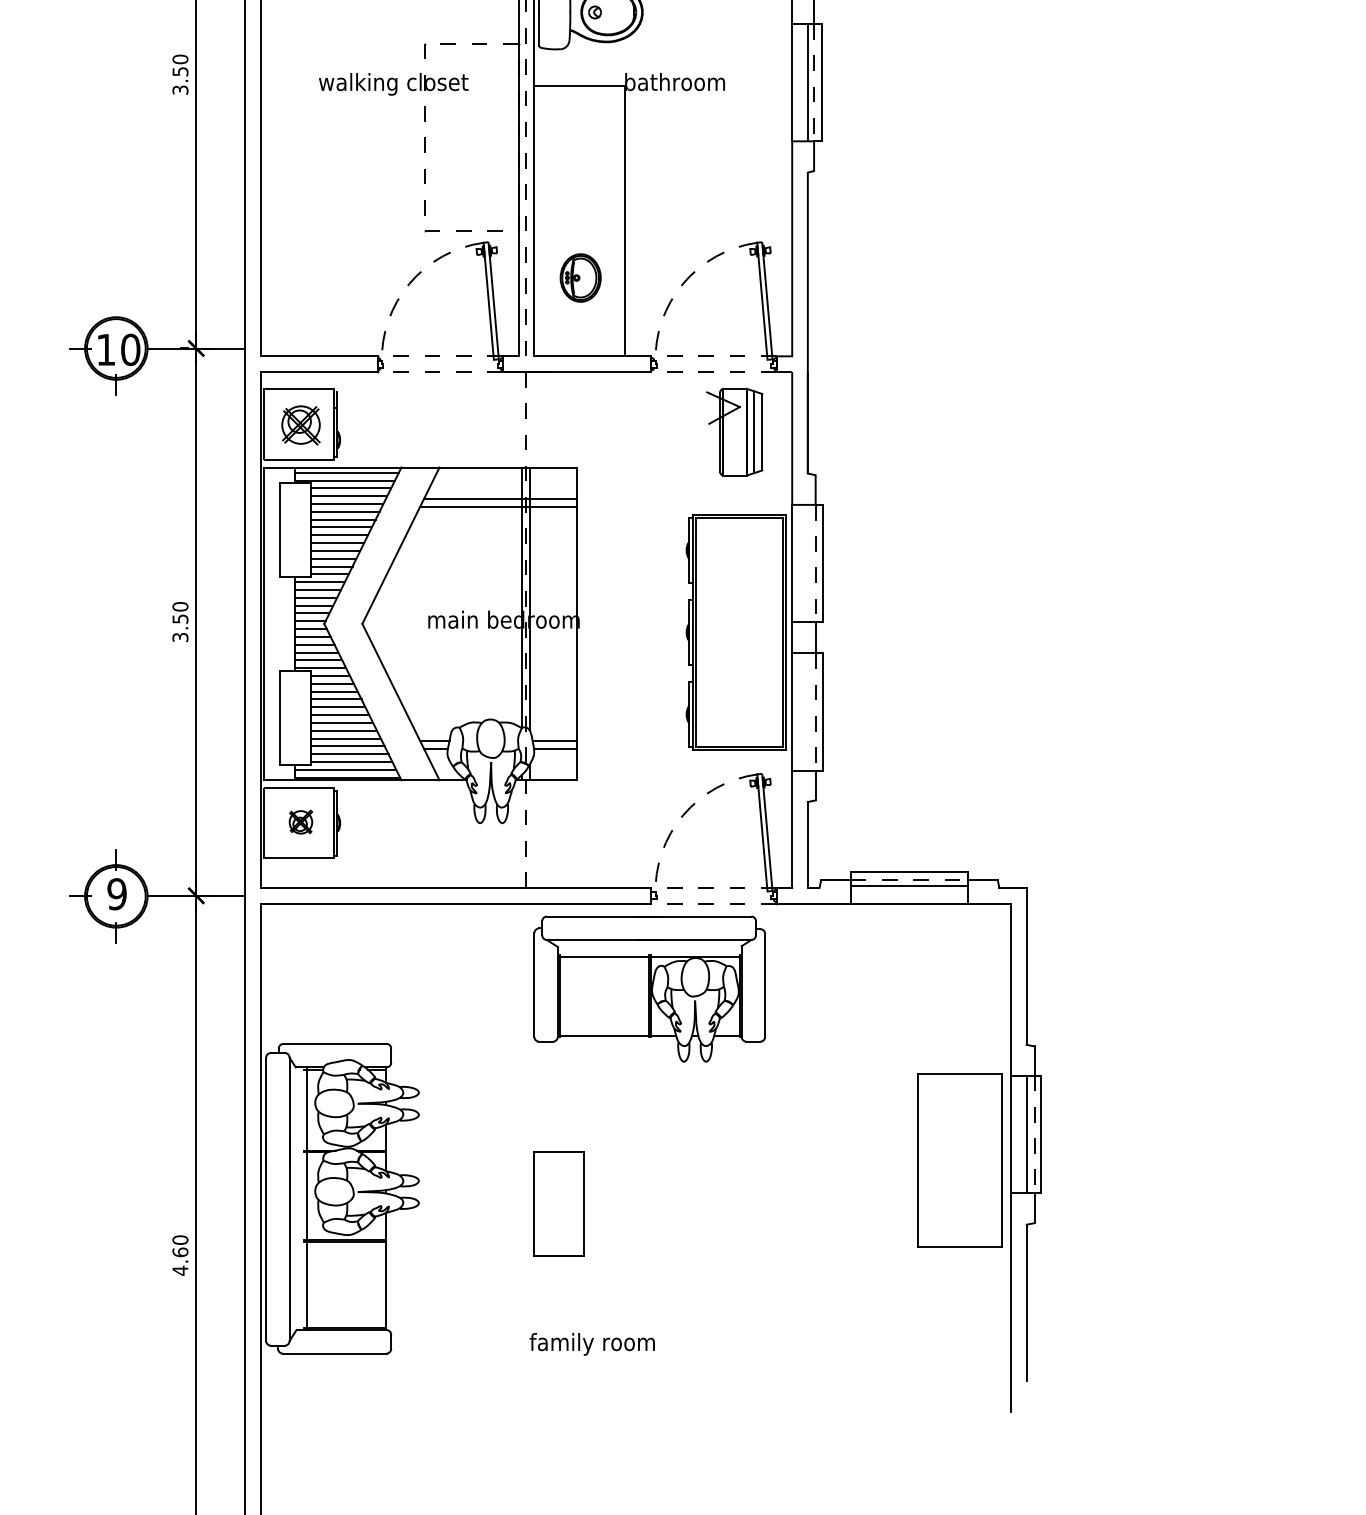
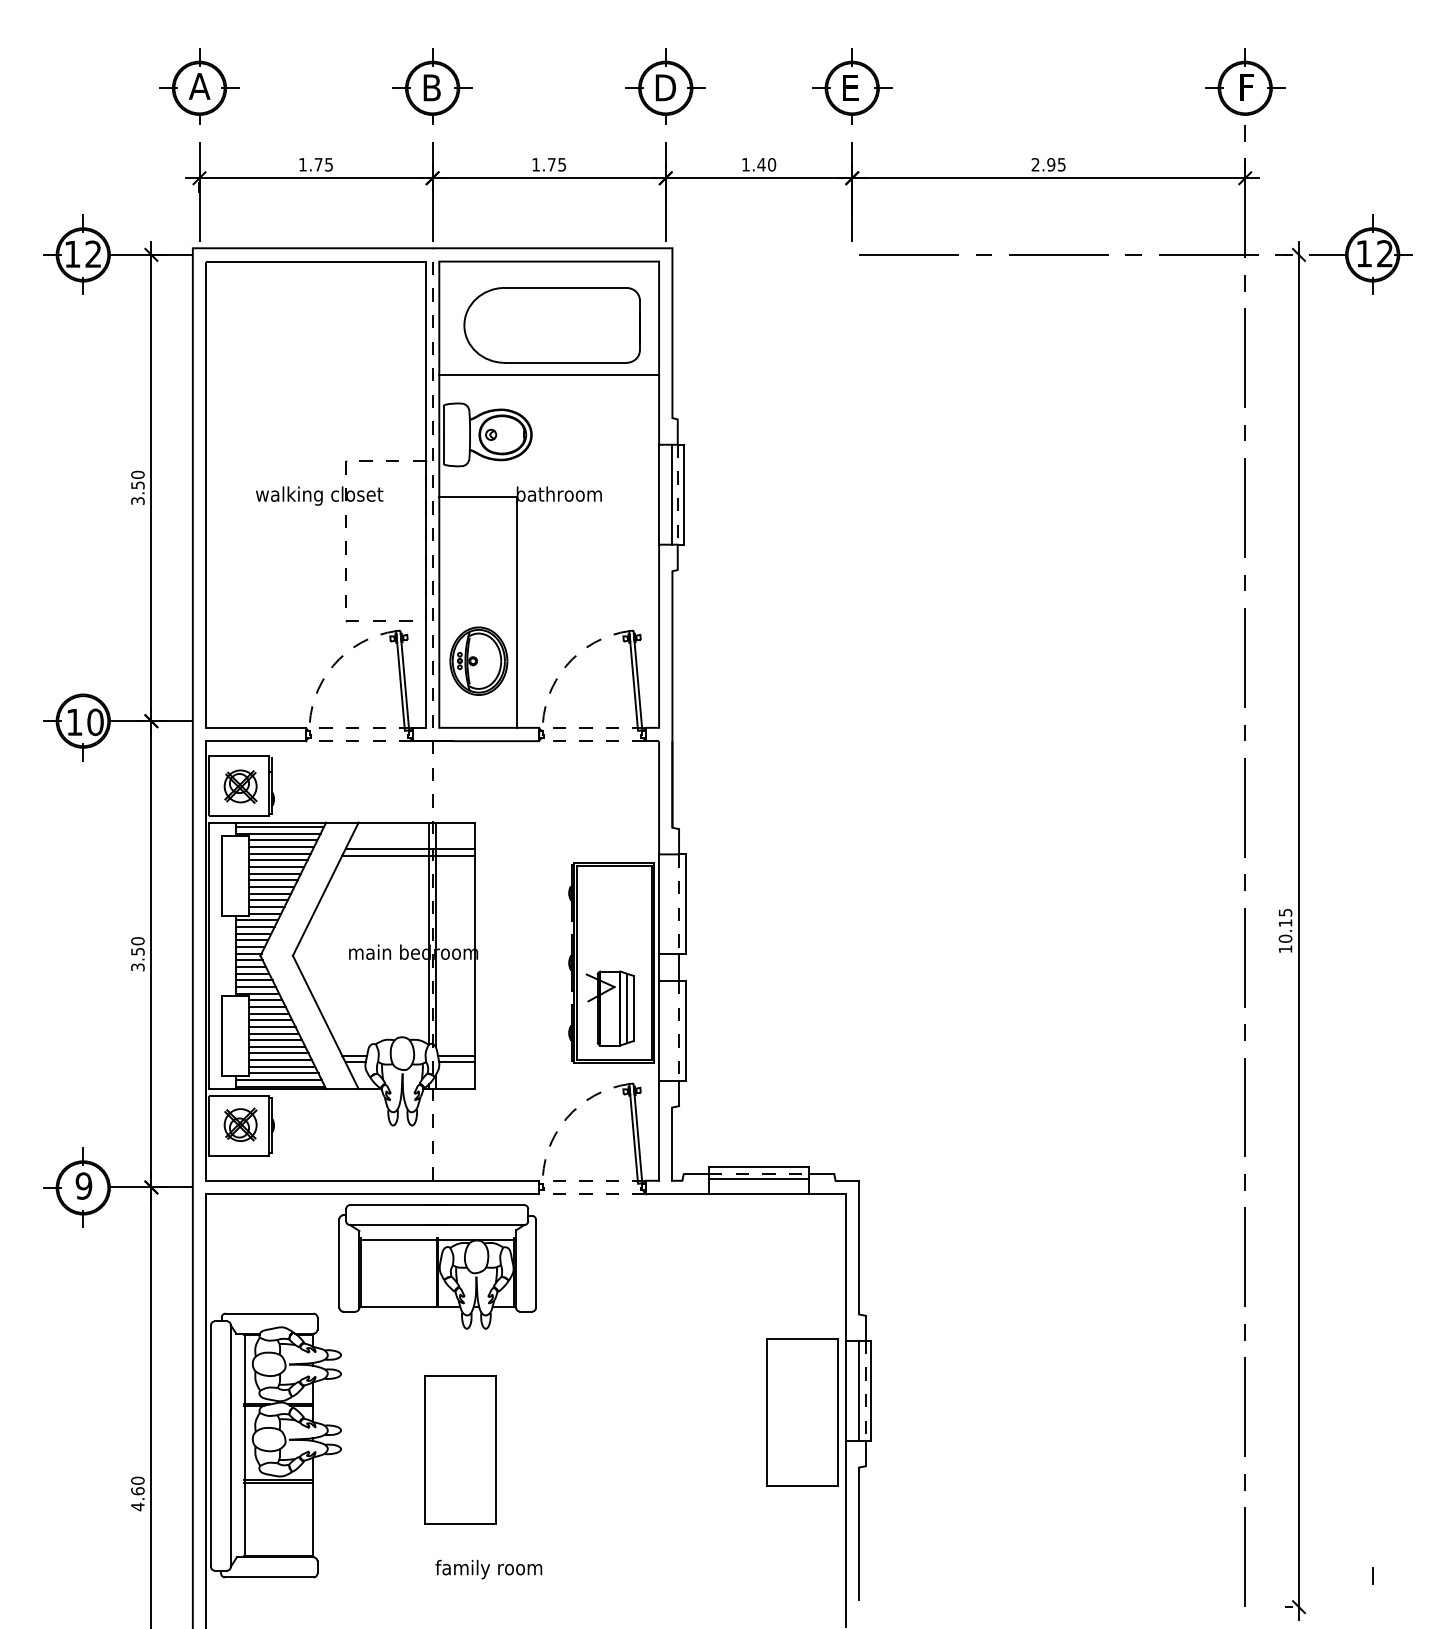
part: (580, 277) -> (478, 660), size x1.67
part: (733, 432) -> (609, 1008), moved
part: (300, 821) -> (240, 1124), size x1.67
part: (649, 988) -> (437, 1266), moved
part: (559, 1203) -> (460, 1449), size x1.67

